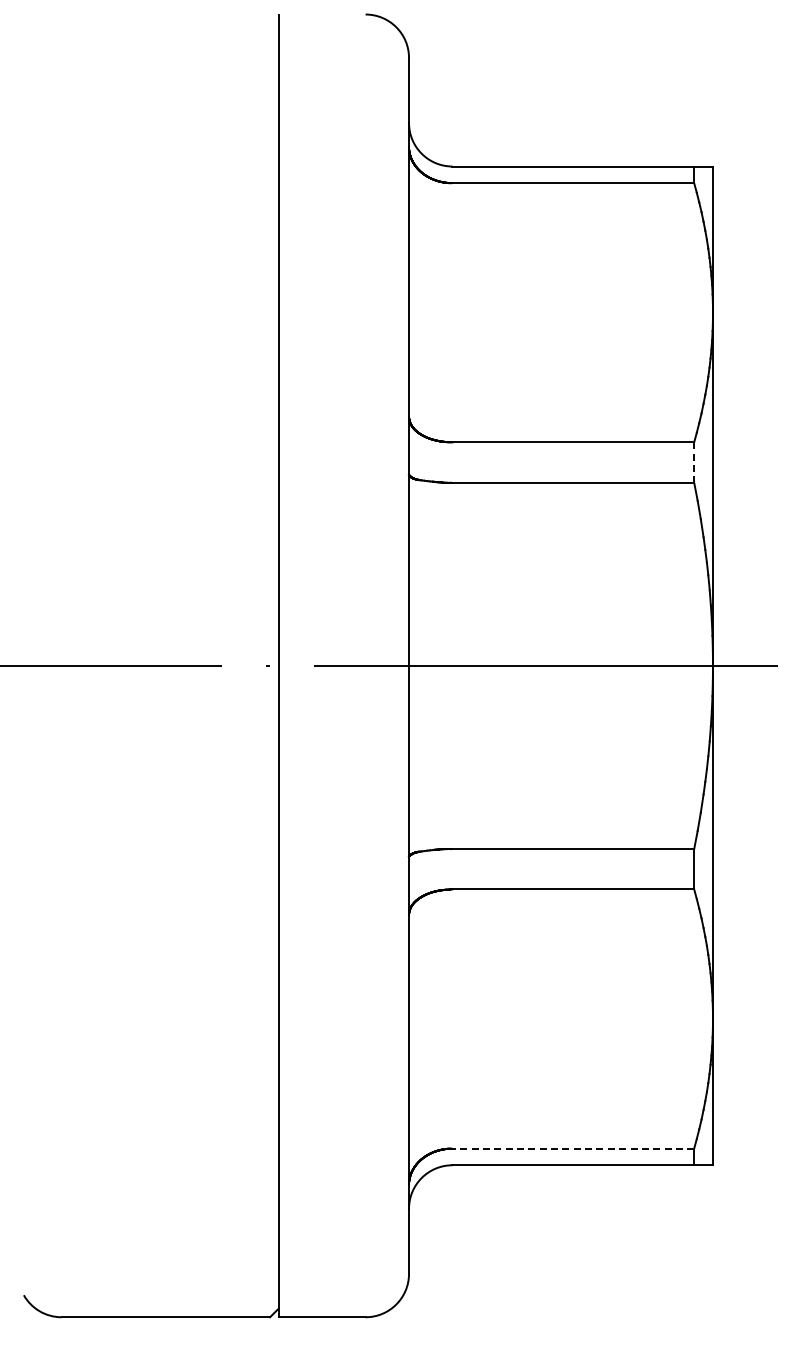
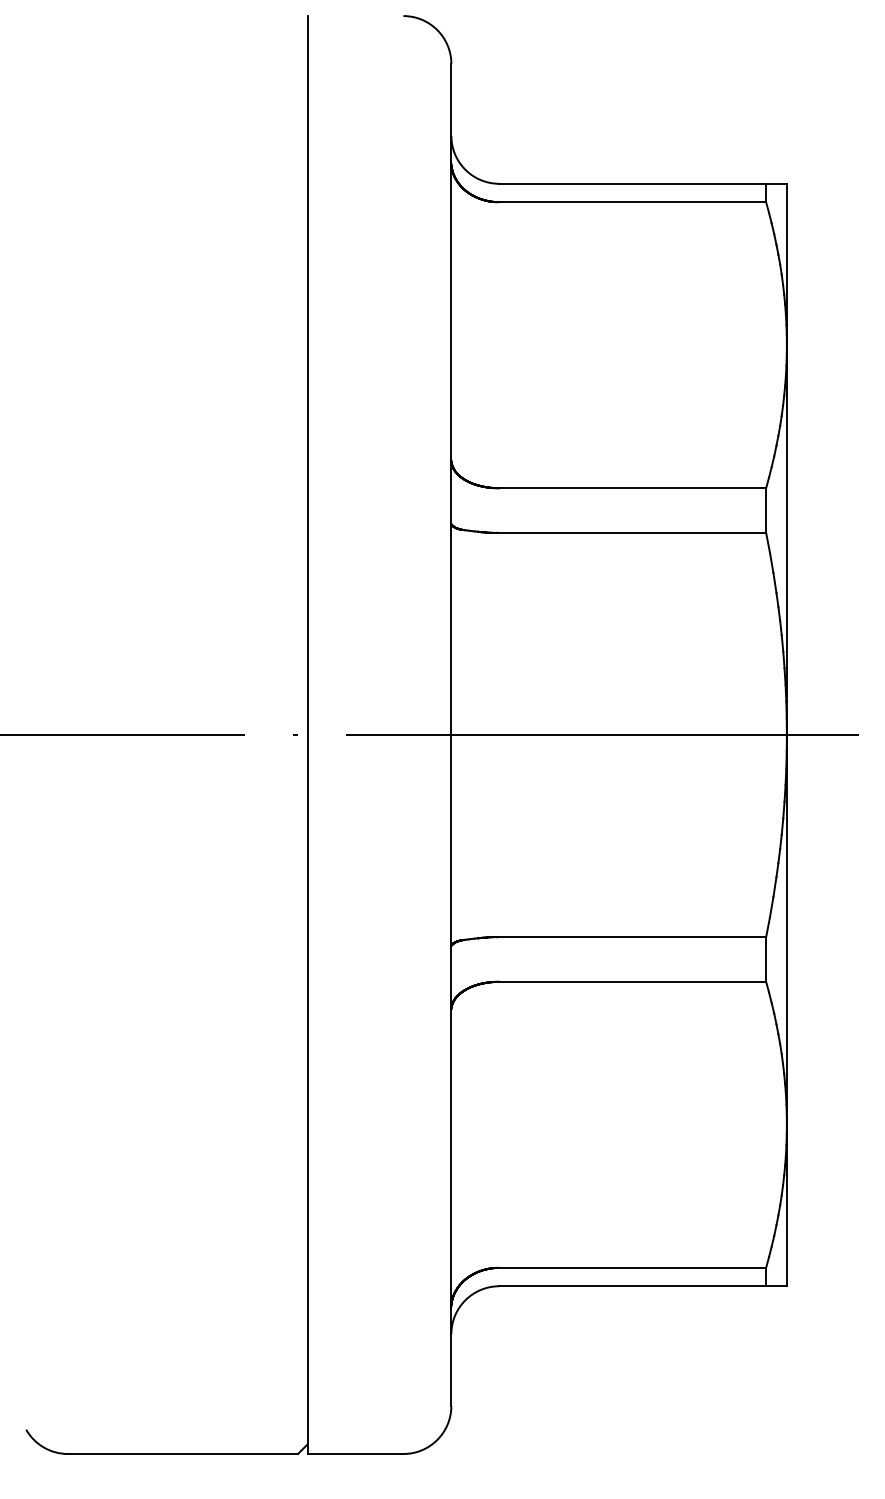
line: (694, 463) -> (766, 511), dashed -> solid
line: (573, 1148) -> (632, 1267), dashed -> solid

